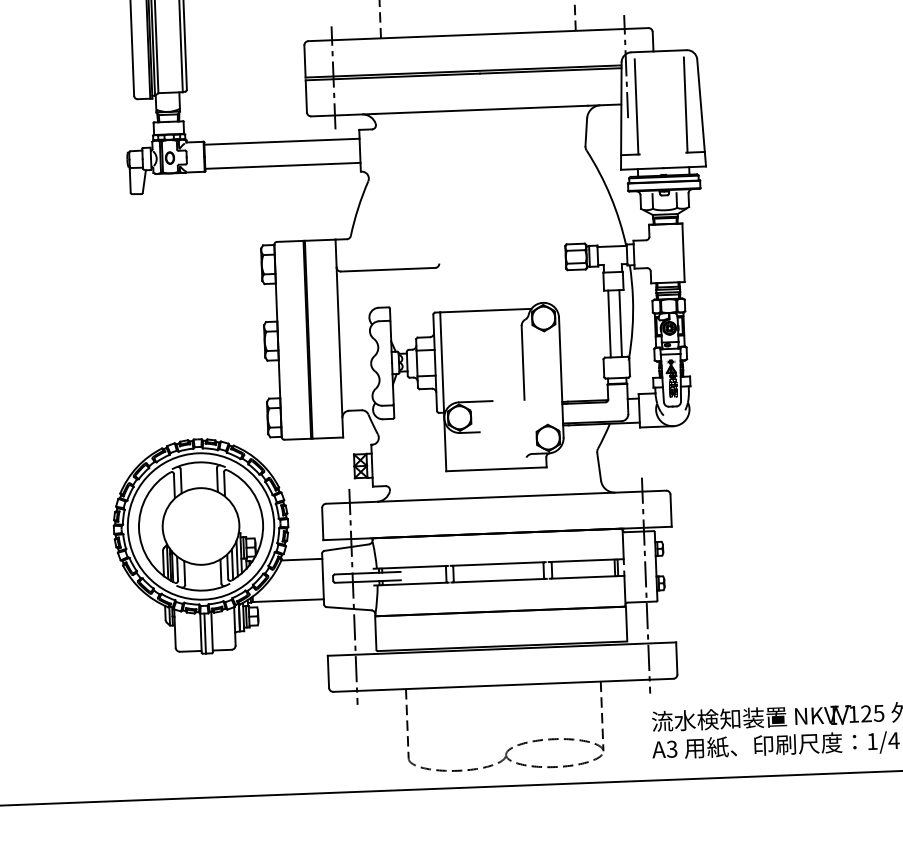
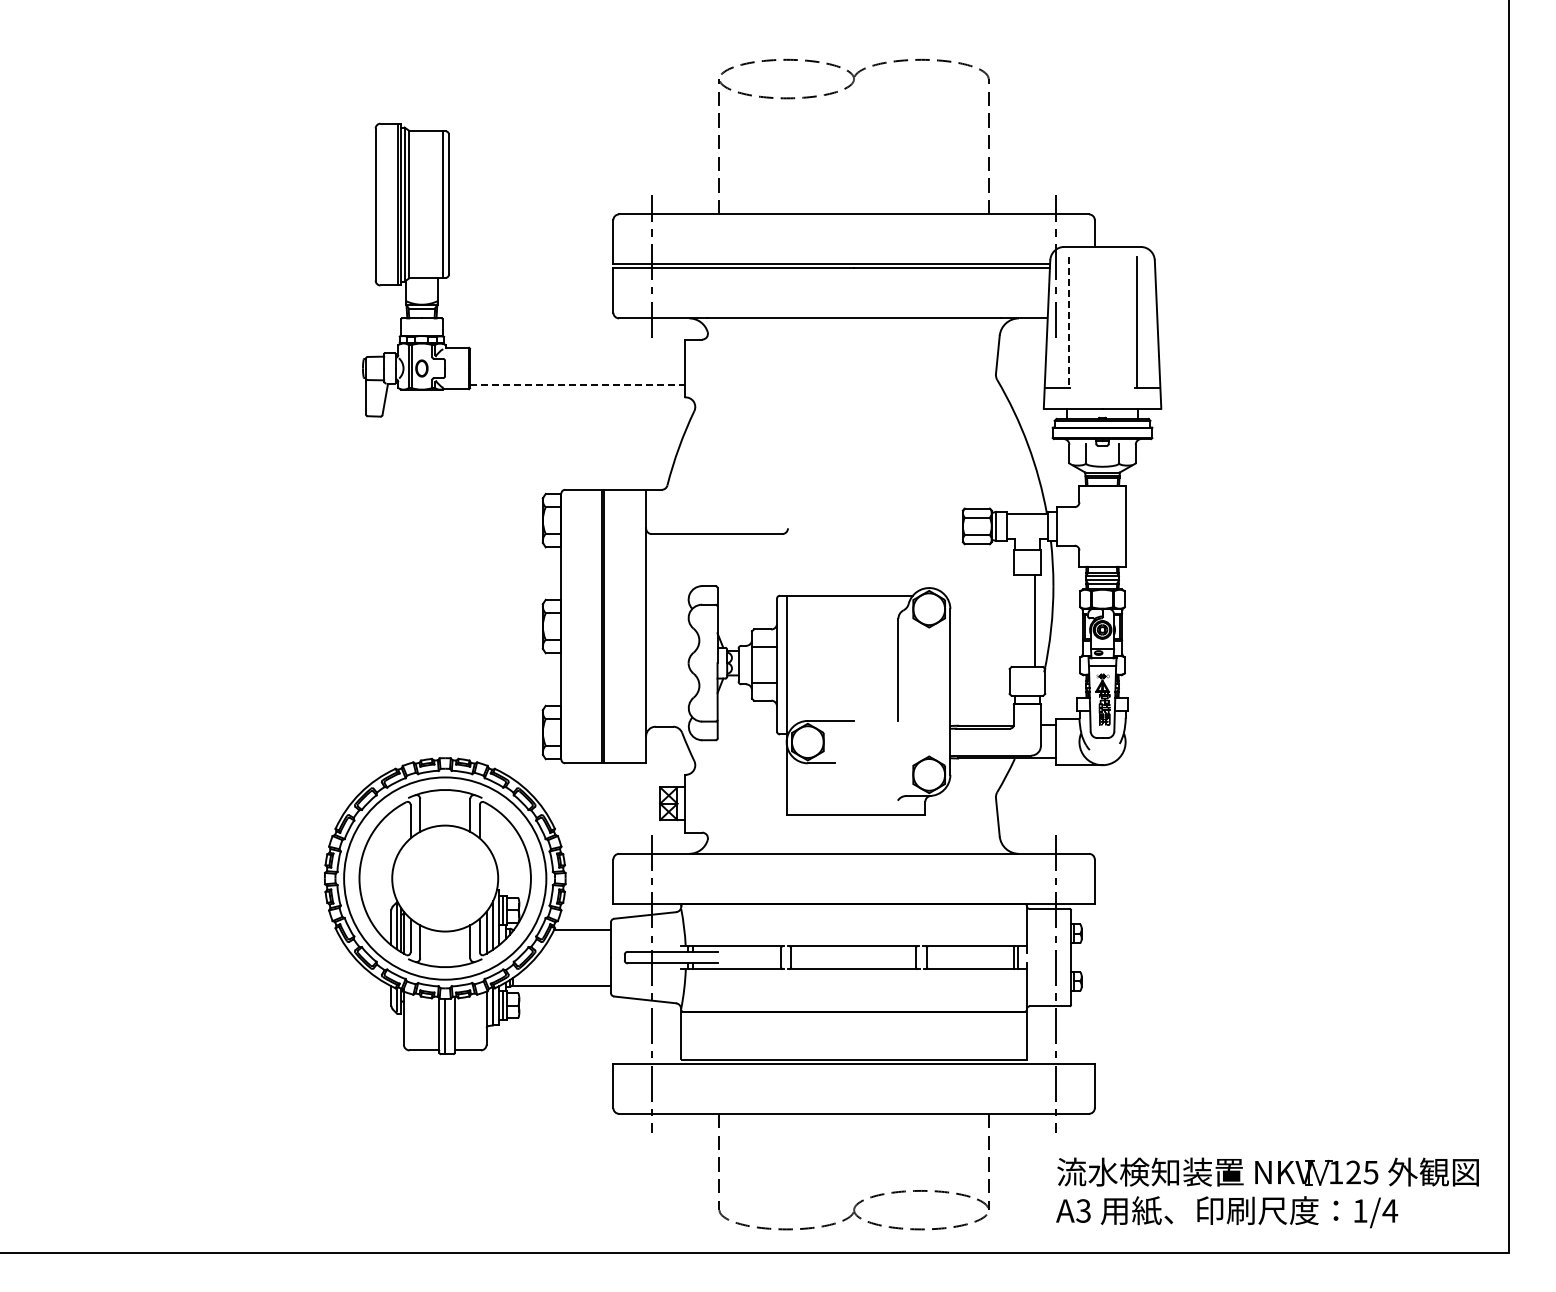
line: (636, 106) -> (1068, 322), solid -> dashed
line: (282, 141) -> (577, 351), removed
line: (283, 166) -> (577, 385), solid -> dashed
line: (609, 323) -> (1019, 620), removed

